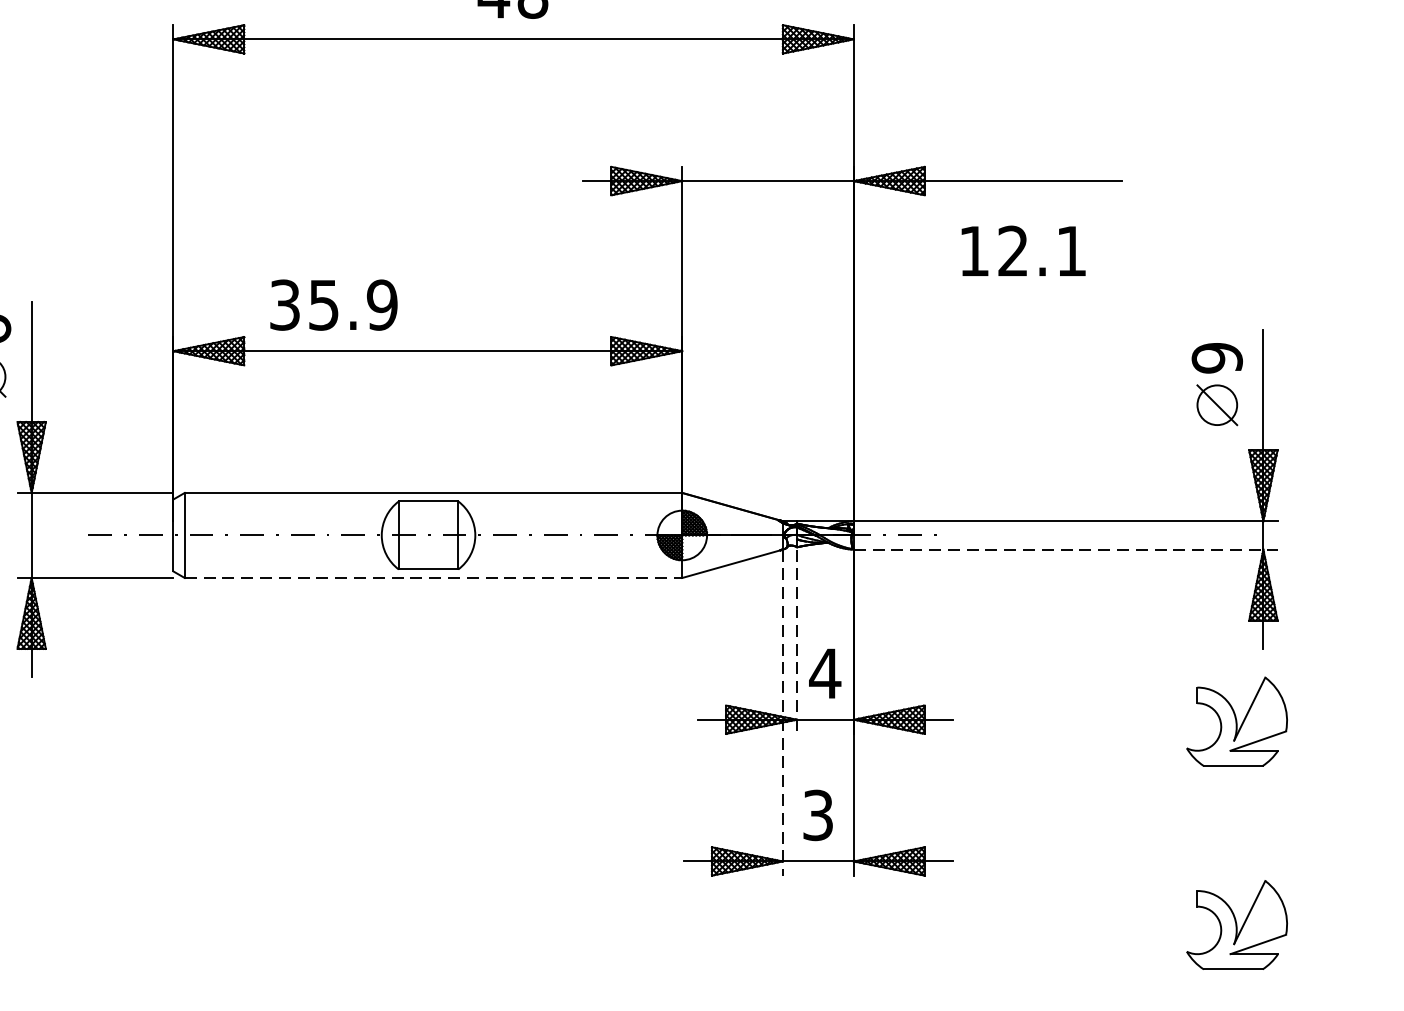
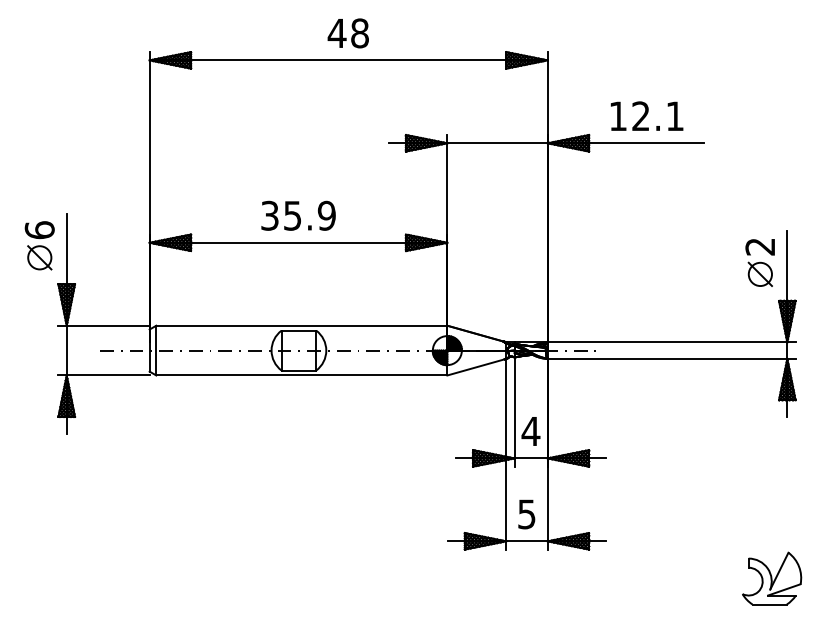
text: (1022, 249) -> (646, 115), moved
text: (333, 304) -> (298, 215), moved
text: (1217, 357) -> (760, 246), 9 -> 2
line: (1065, 548) -> (671, 358), dashed -> solid
line: (432, 578) -> (301, 375), dashed -> solid
line: (797, 641) -> (514, 412), dashed -> solid
line: (783, 713) -> (506, 454), dashed -> solid
part: (1238, 721) -> (772, 459), removed
text: (817, 813) -> (526, 513), 3 -> 5

